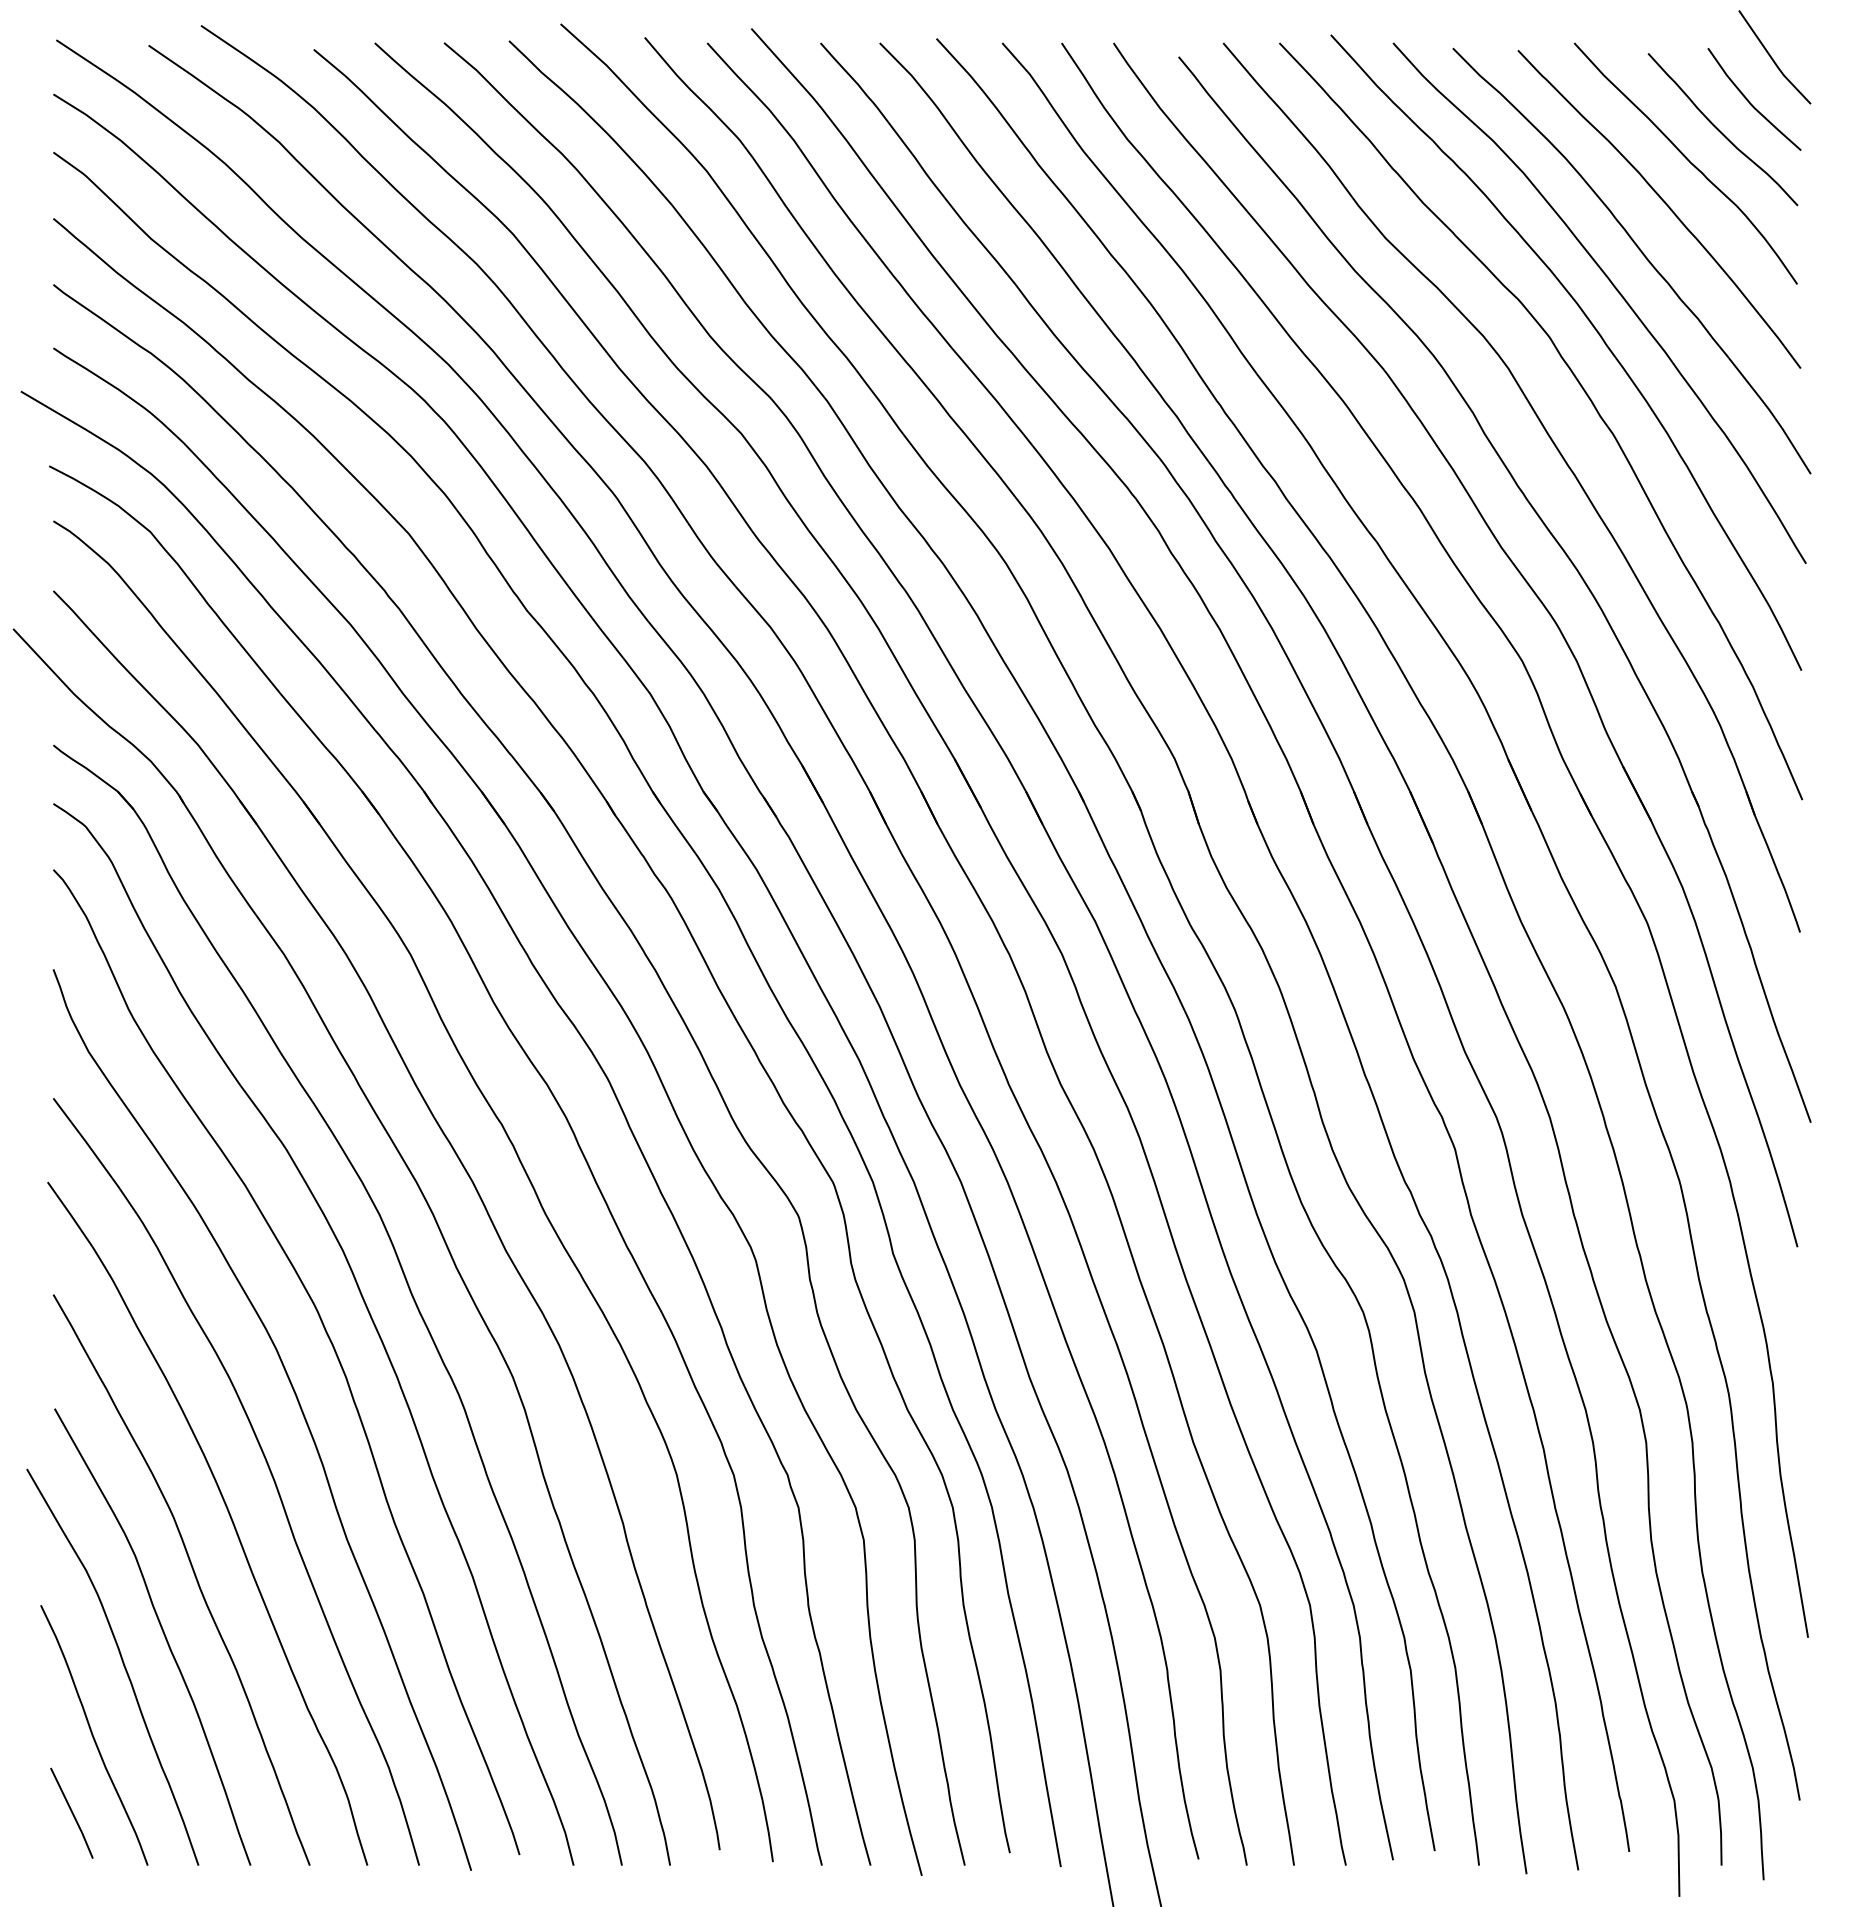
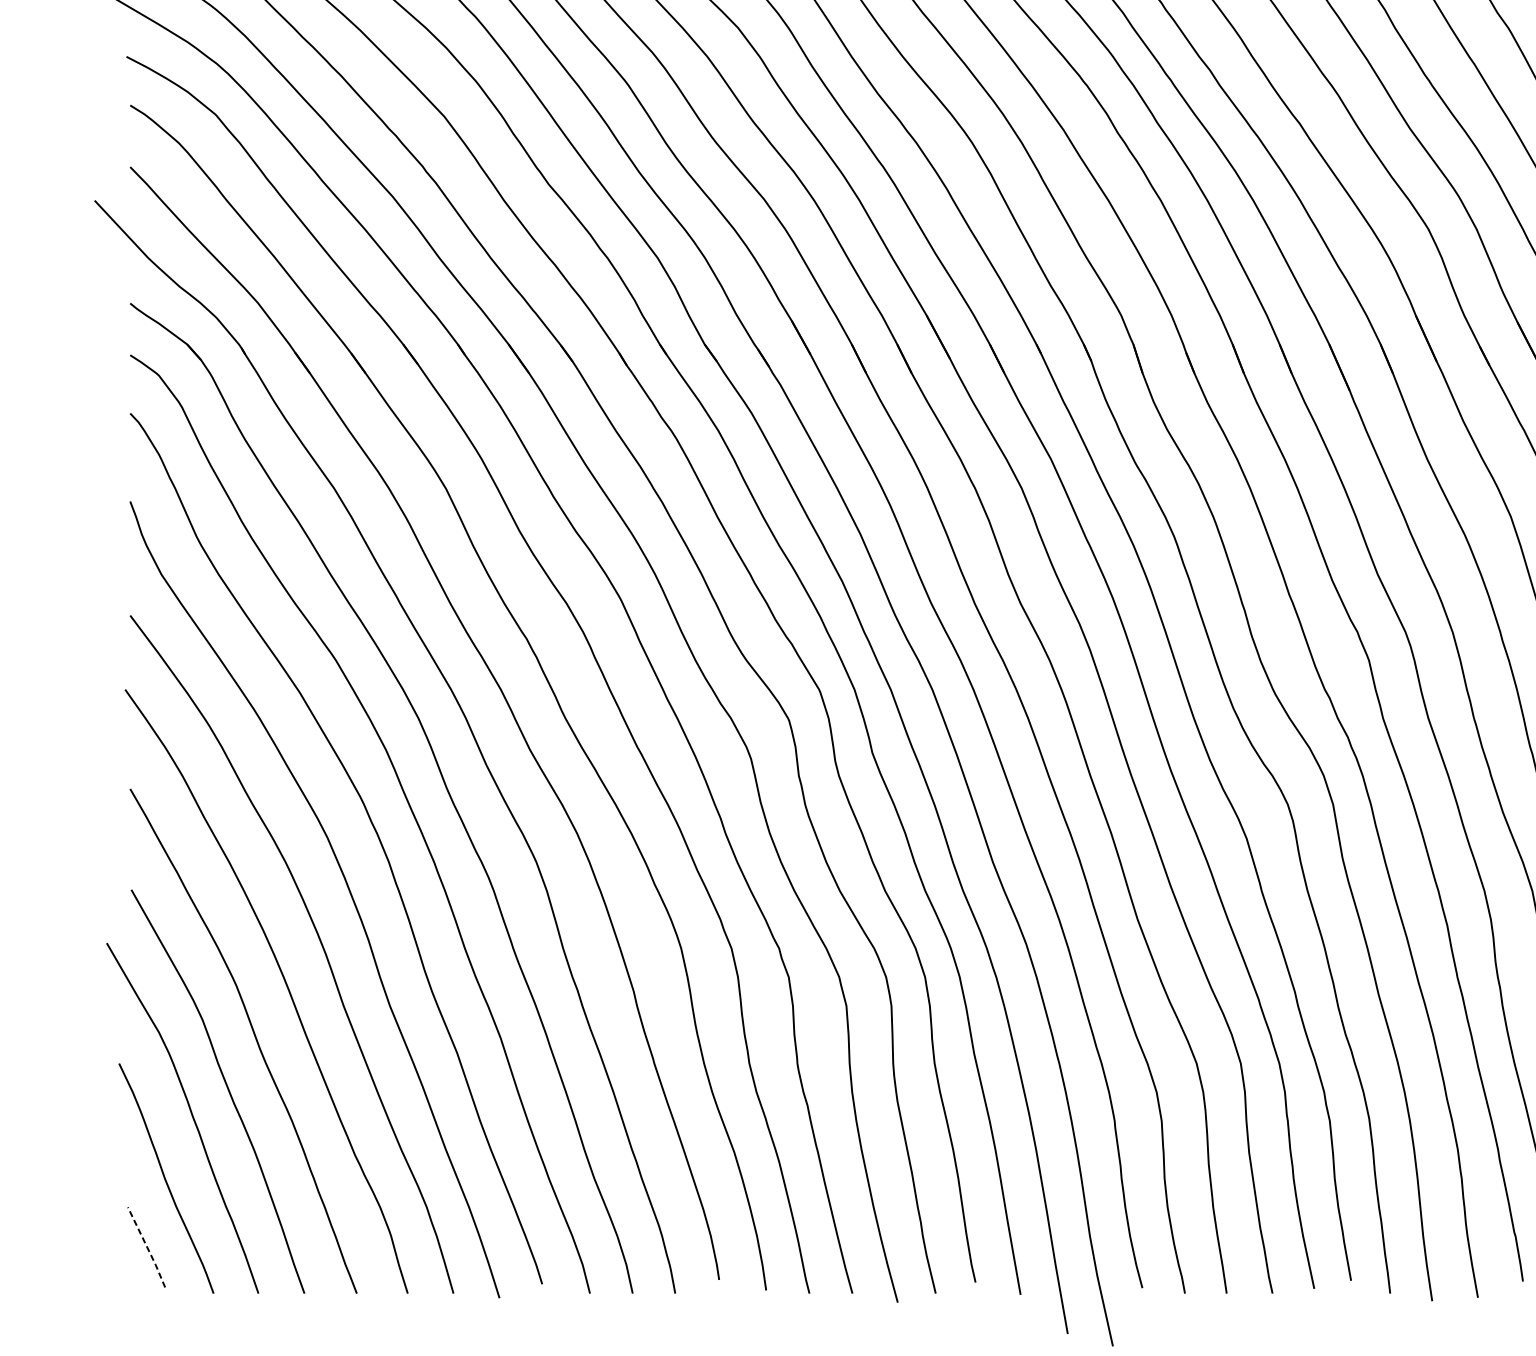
line: (72, 1813) -> (147, 1247), solid -> dashed

